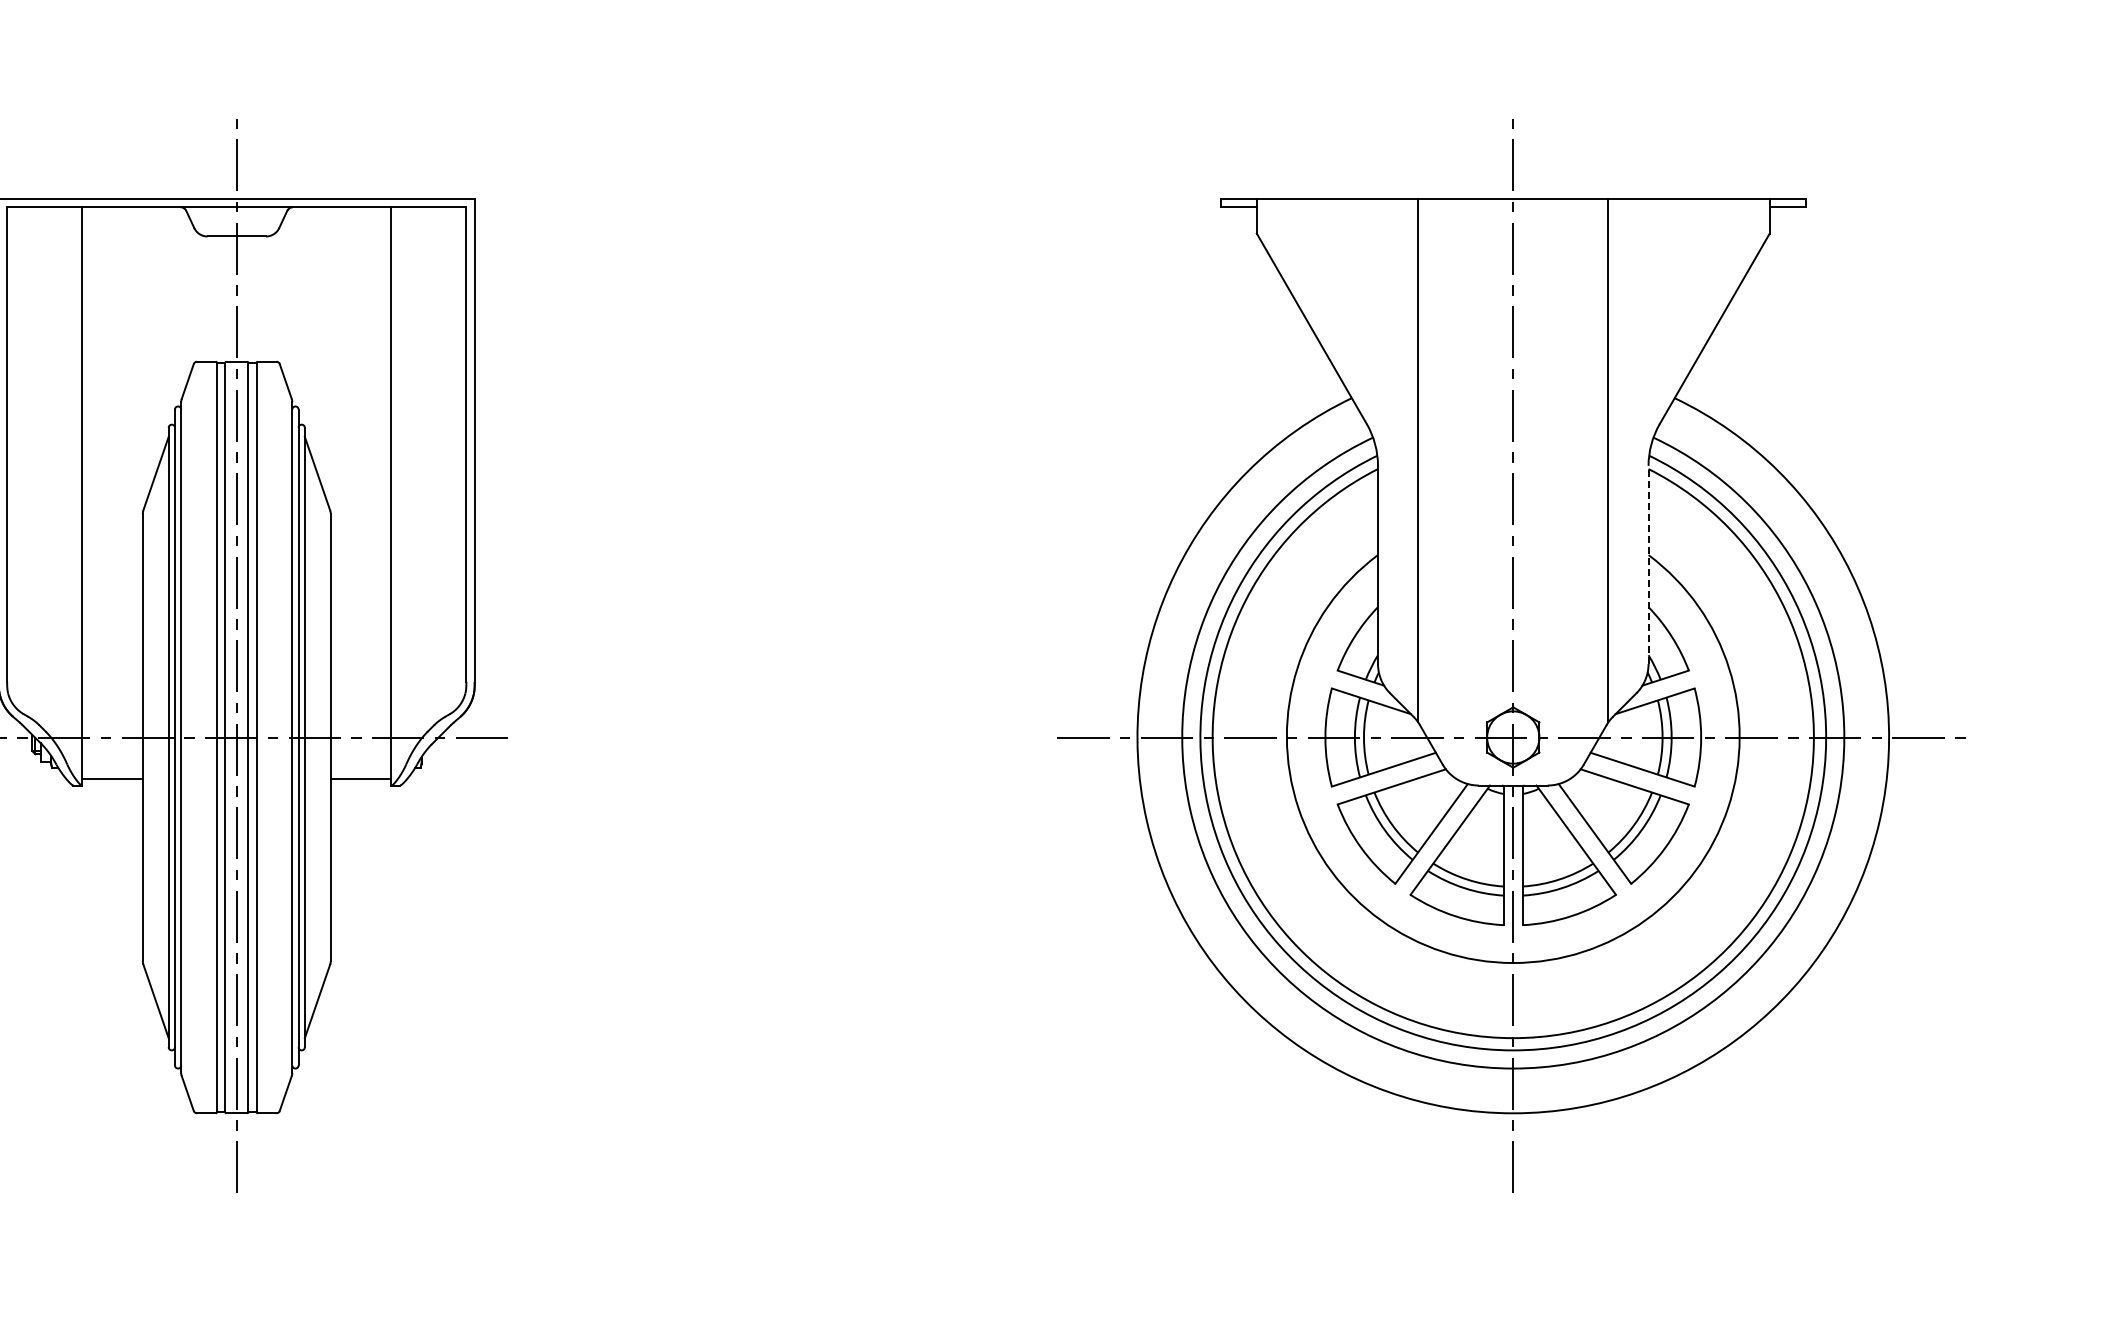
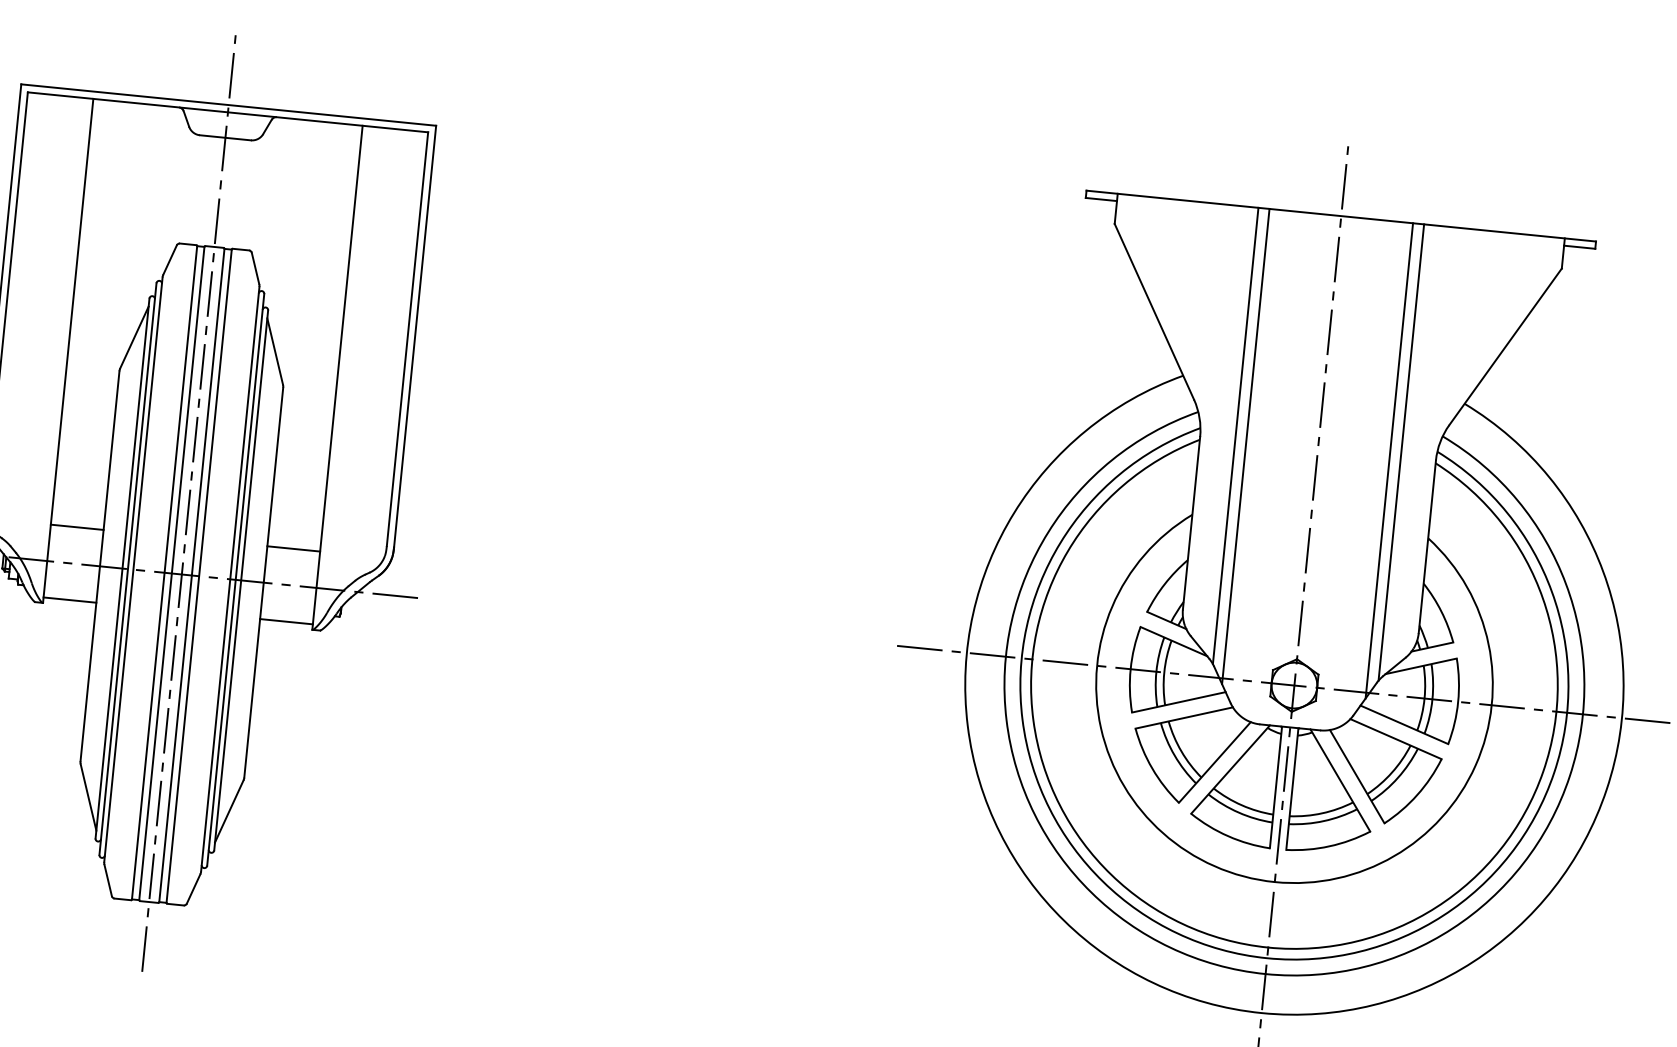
line: (1430, 471) -> (1245, 446), added
line: (1595, 471) -> (1389, 460), added
line: (1648, 564) -> (1427, 546), dashed -> solid
line: (112, 695) -> (77, 527), added
line: (360, 695) -> (293, 548), added

